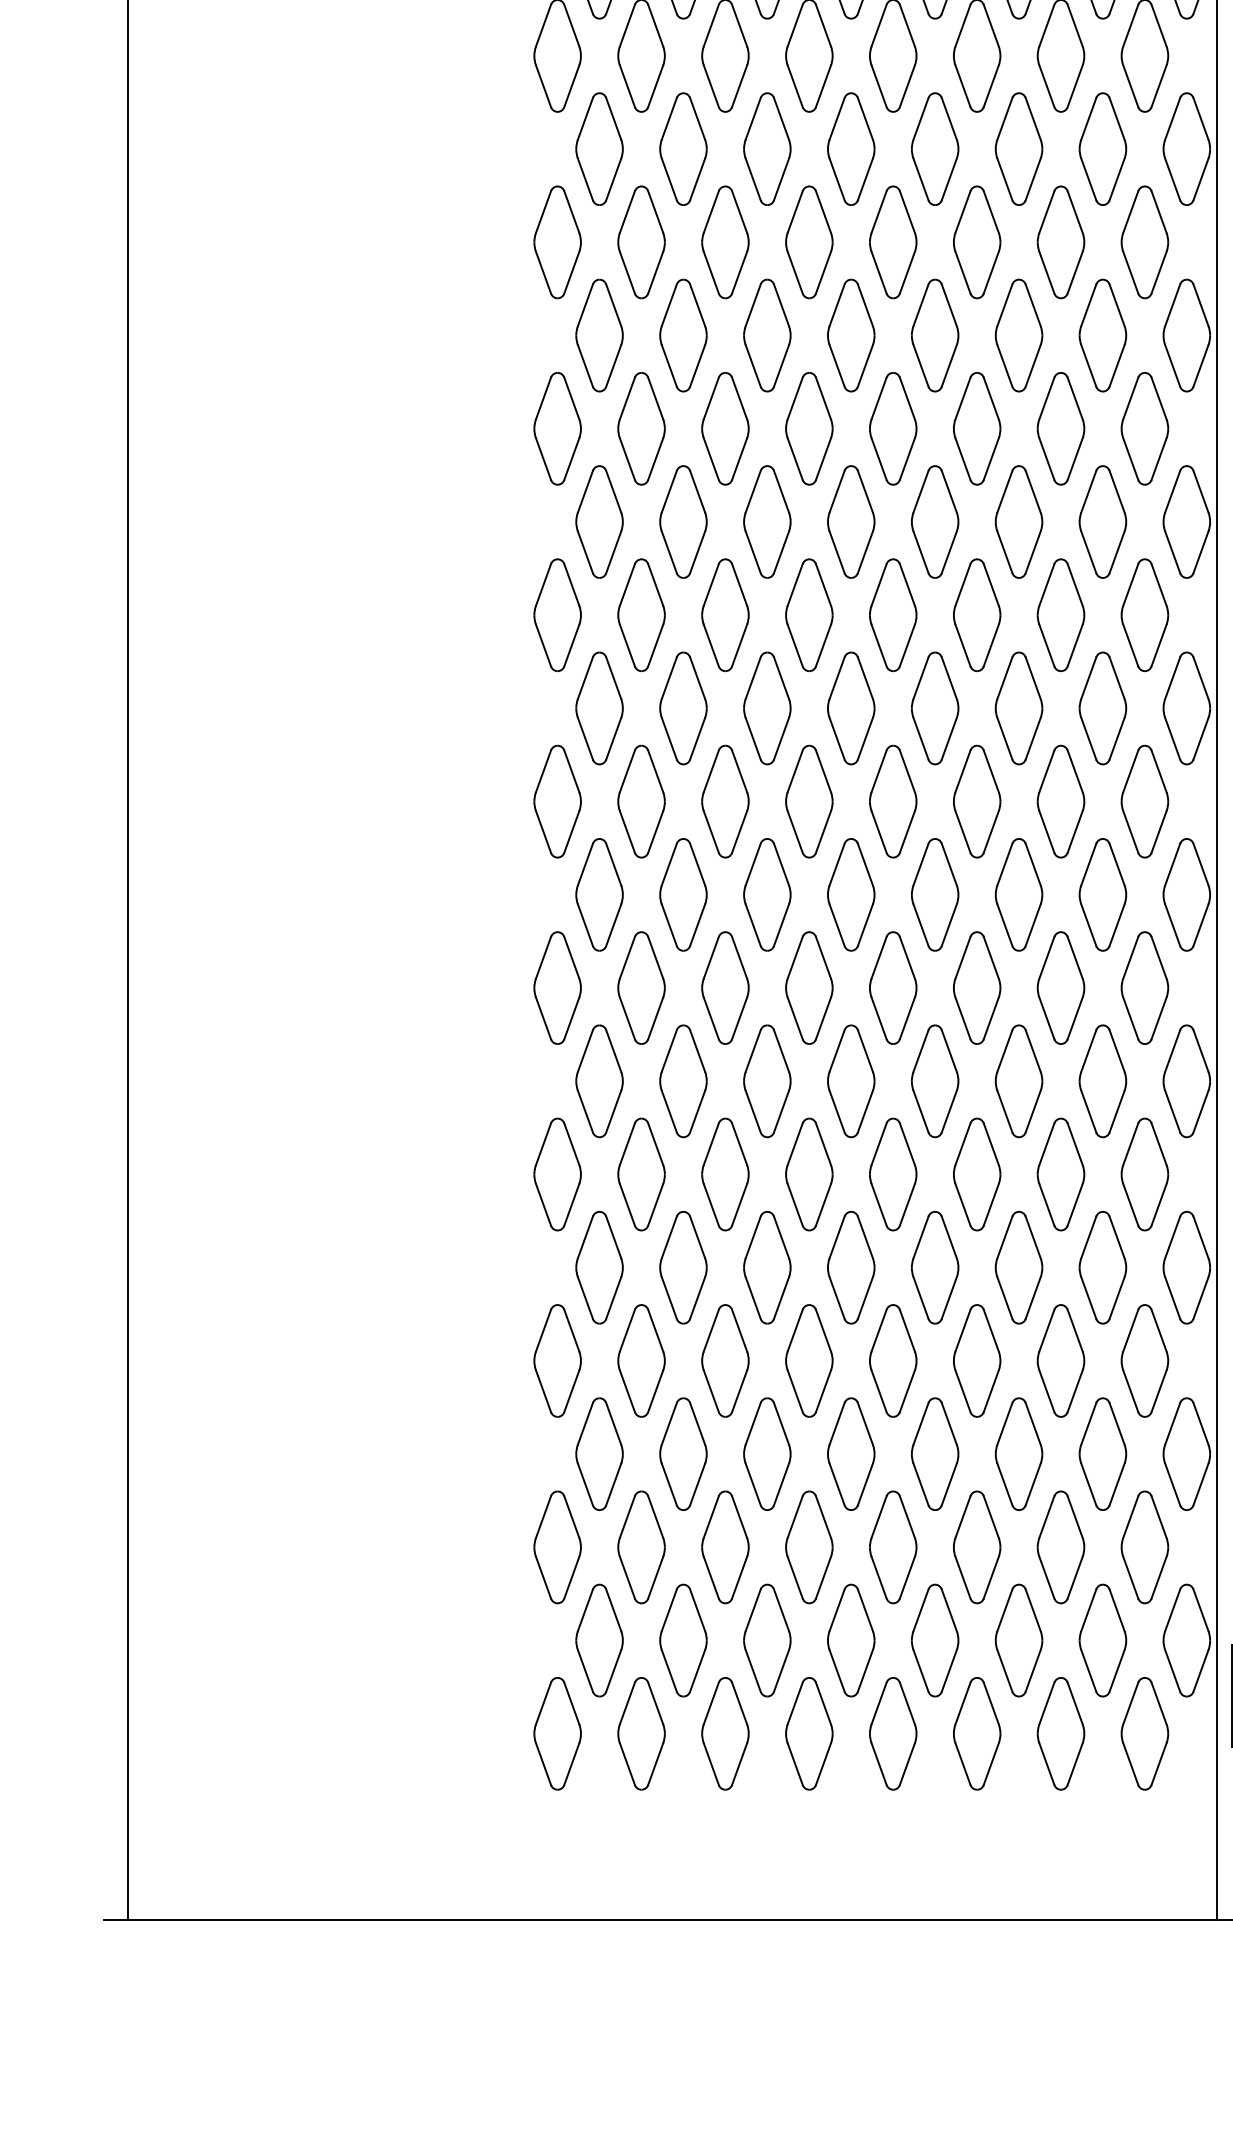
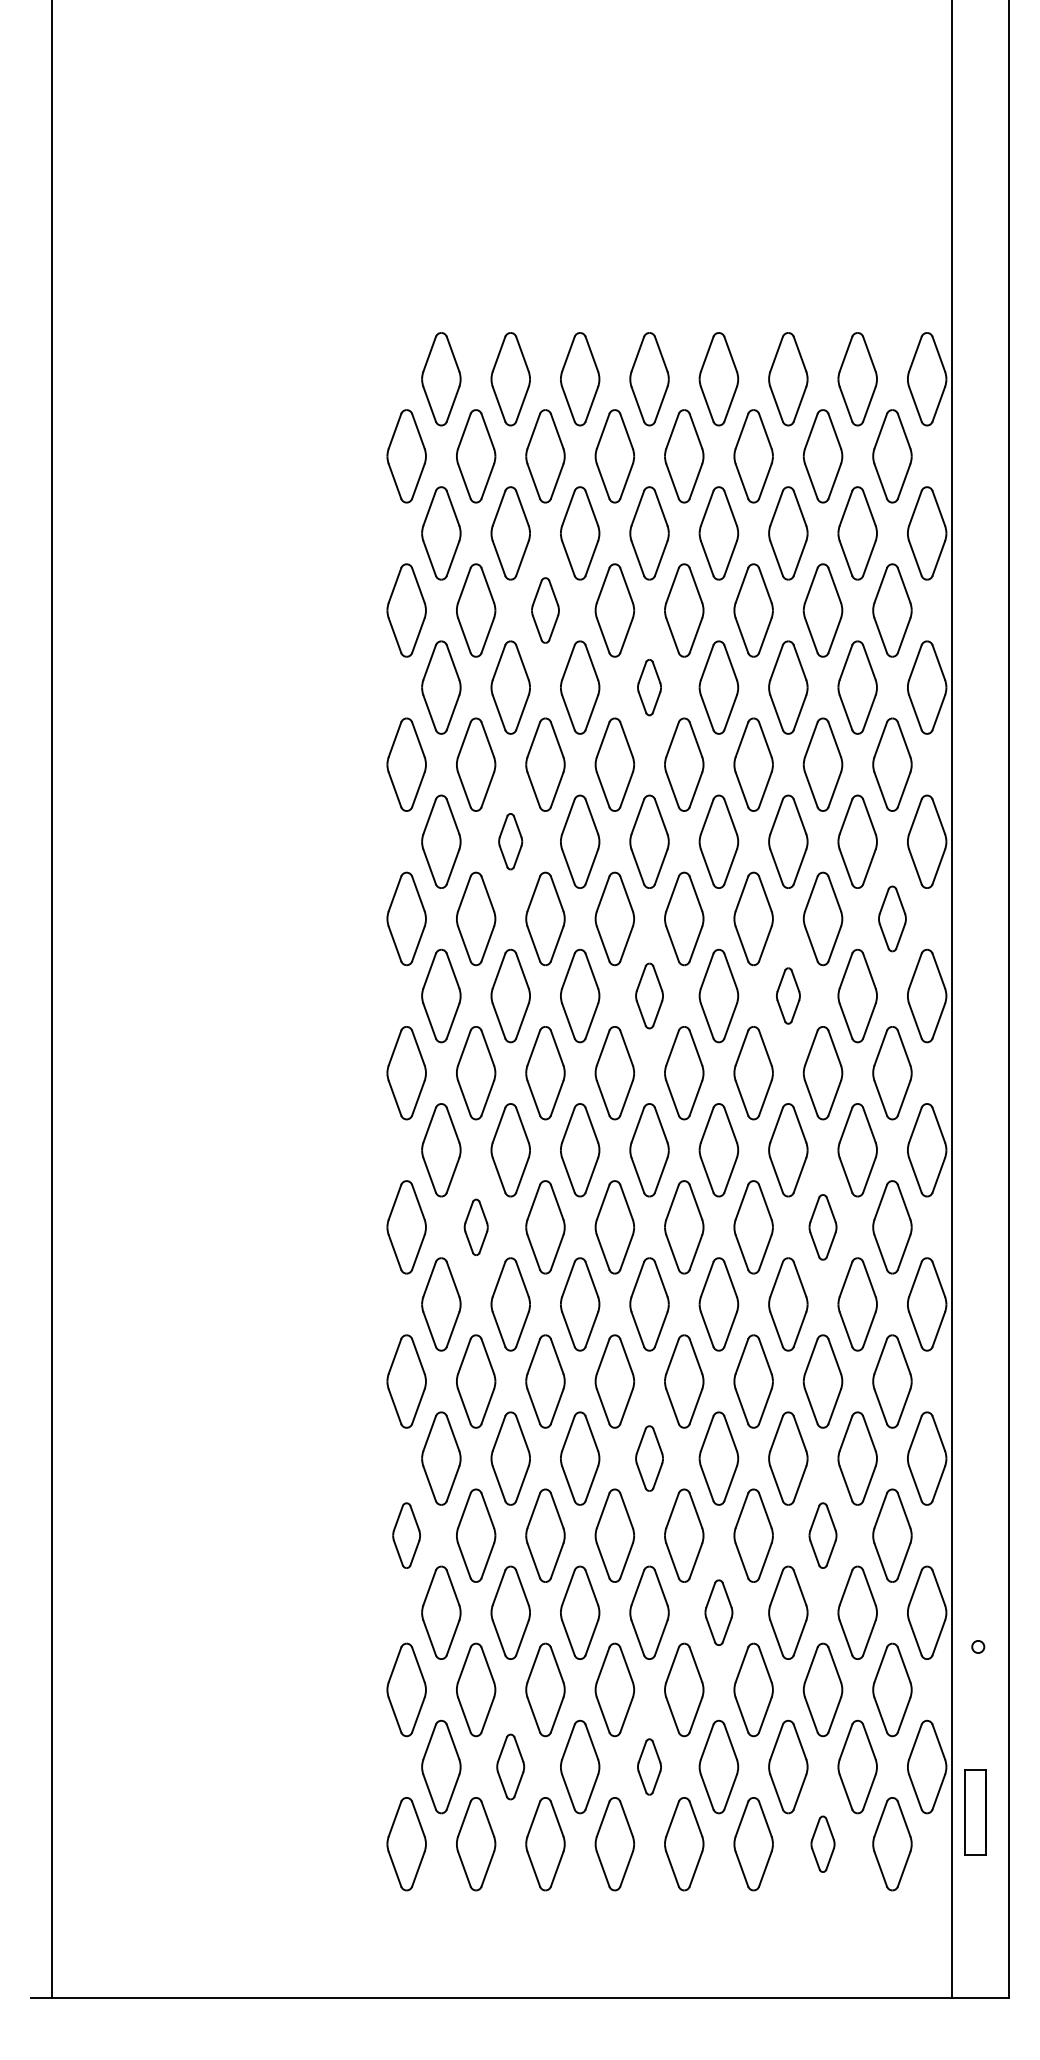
part: (725, 242) -> (545, 610), size x0.7
part: (851, 335) -> (649, 687), size x0.6
part: (683, 521) -> (510, 841), size x0.6
part: (1144, 614) -> (892, 918), size x0.7
part: (851, 707) -> (649, 995), size x0.7
part: (1019, 707) -> (788, 995), size x0.6
part: (642, 988) -> (476, 1227), size x0.6
part: (1060, 988) -> (822, 1227), size x0.7
part: (851, 1267) -> (649, 1458), size x0.7
part: (557, 1360) -> (406, 1535), size x0.7
part: (1060, 1360) -> (822, 1535), size x0.7
part: (934, 1453) -> (718, 1612), size x0.7
part: (683, 1639) -> (510, 1766), size x0.7
part: (851, 1639) -> (649, 1766), size x0.6
part: (1060, 1734) -> (822, 1844), size x0.6

